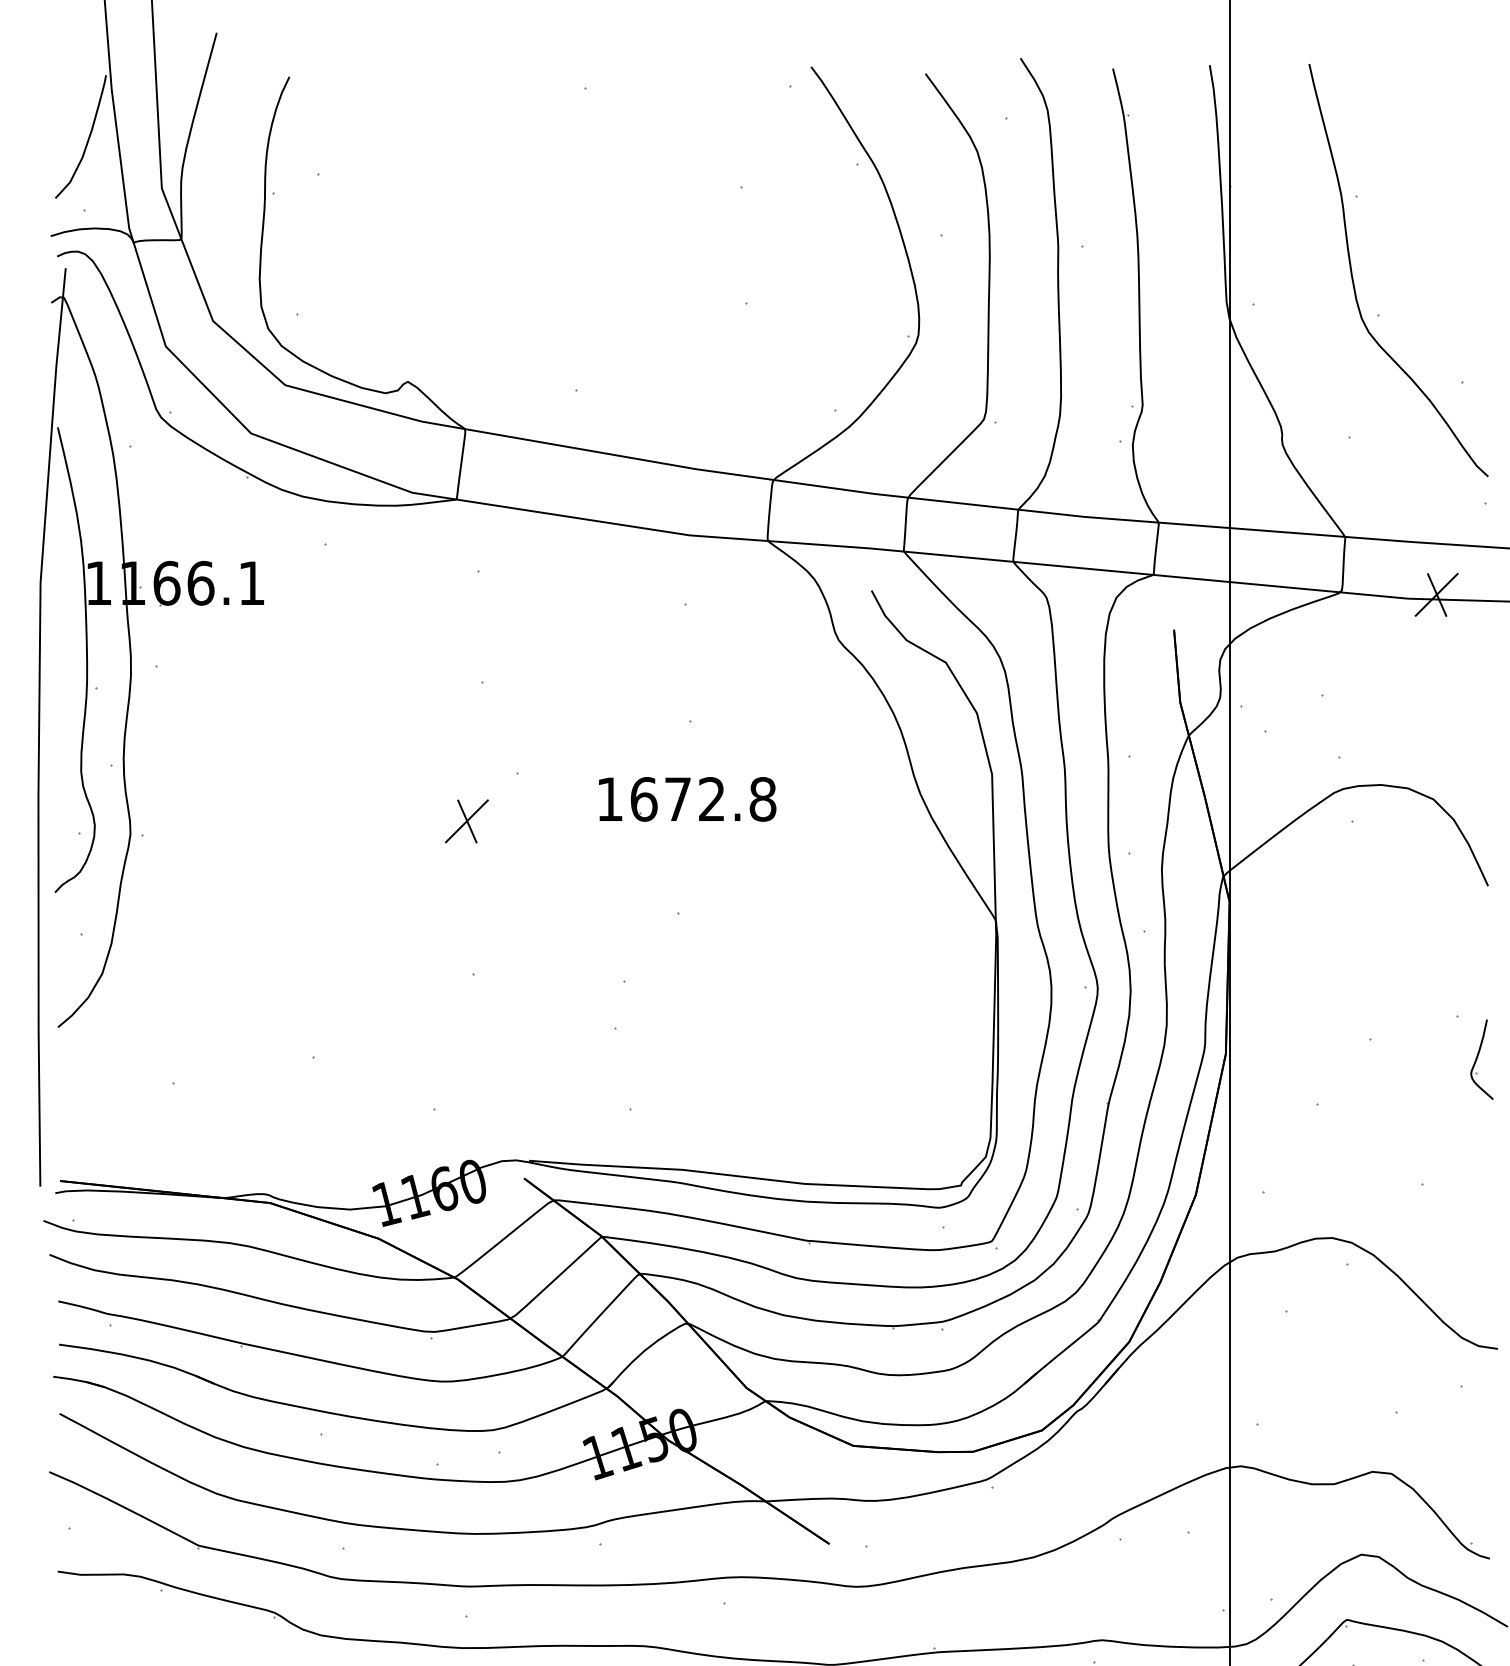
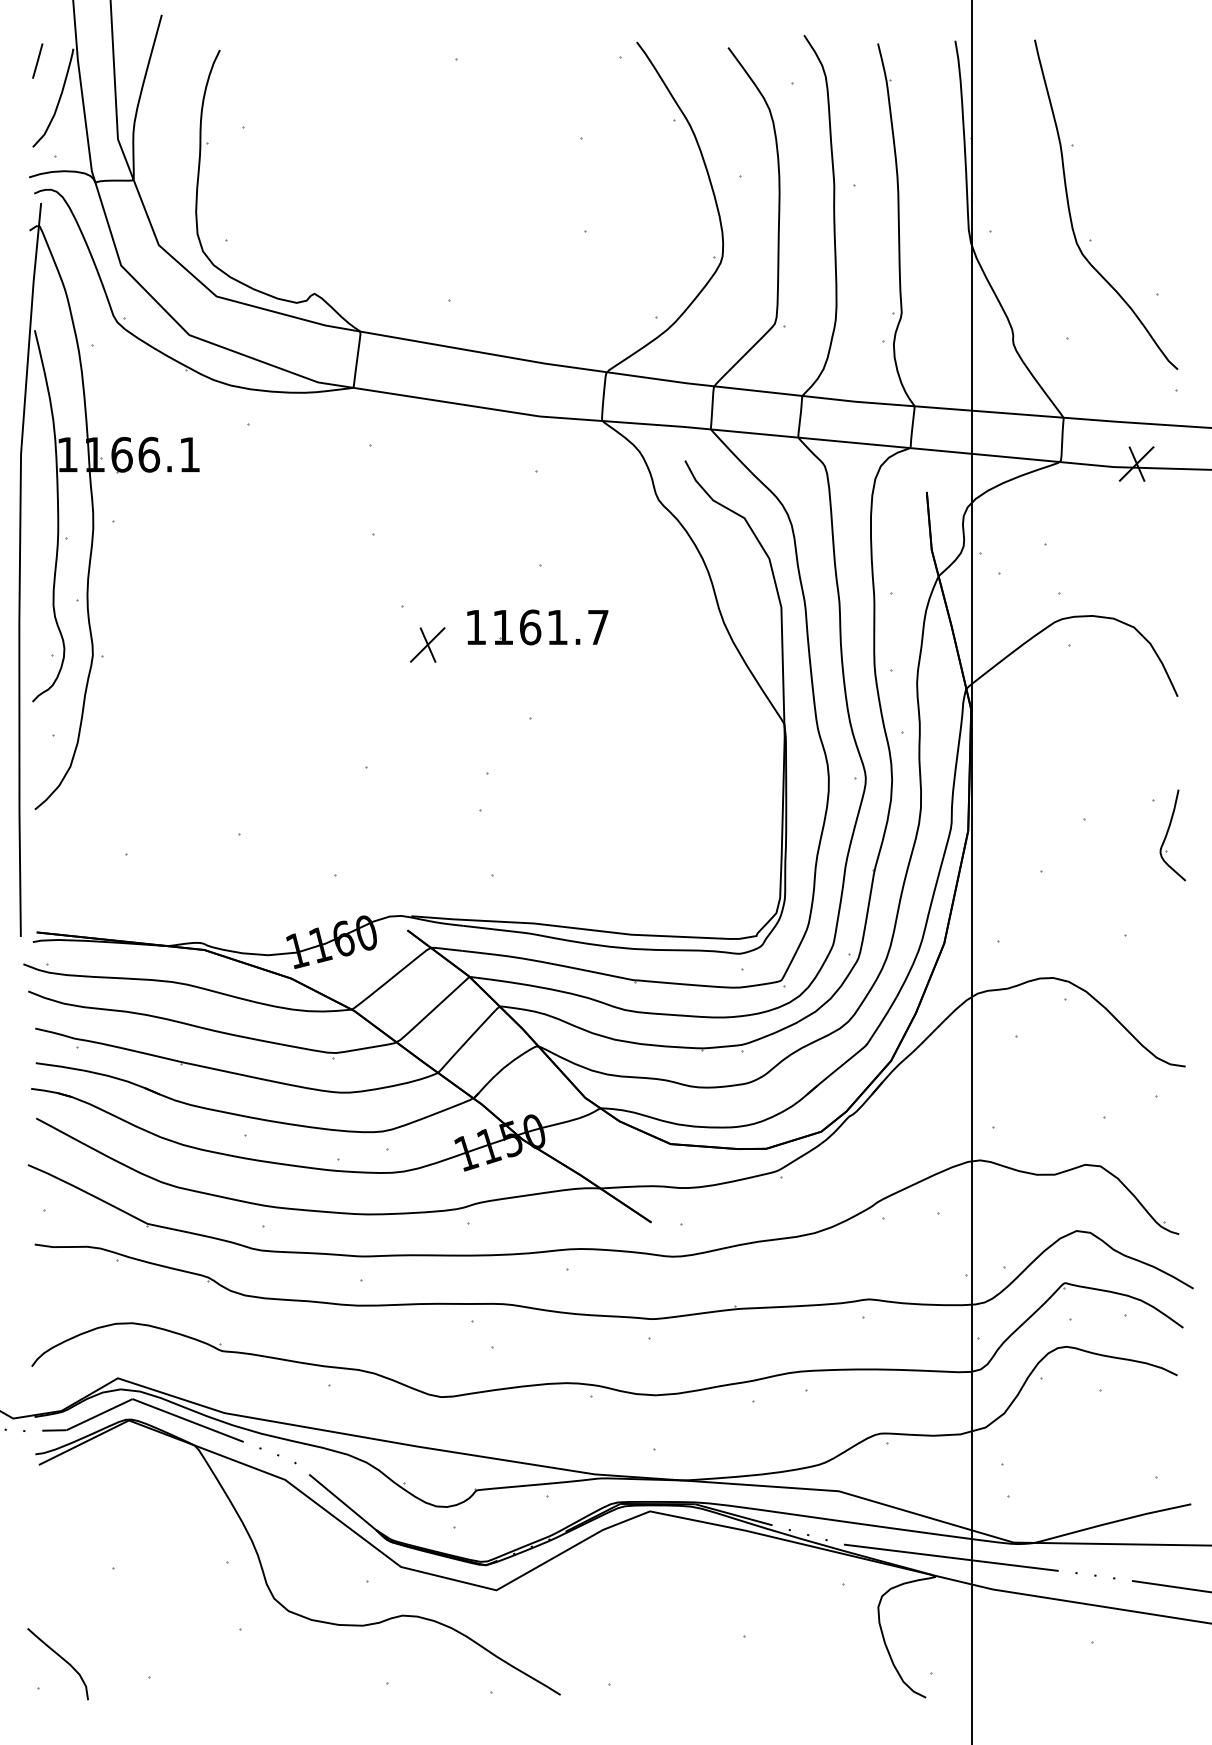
line: (61, 89) -> (37, 60), added
text: (703, 799) -> (550, 627), 1672.8 -> 1161.7
part: (466, 820) -> (427, 644), moved
part: (1481, 1059) -> (1172, 835), size x1.43

